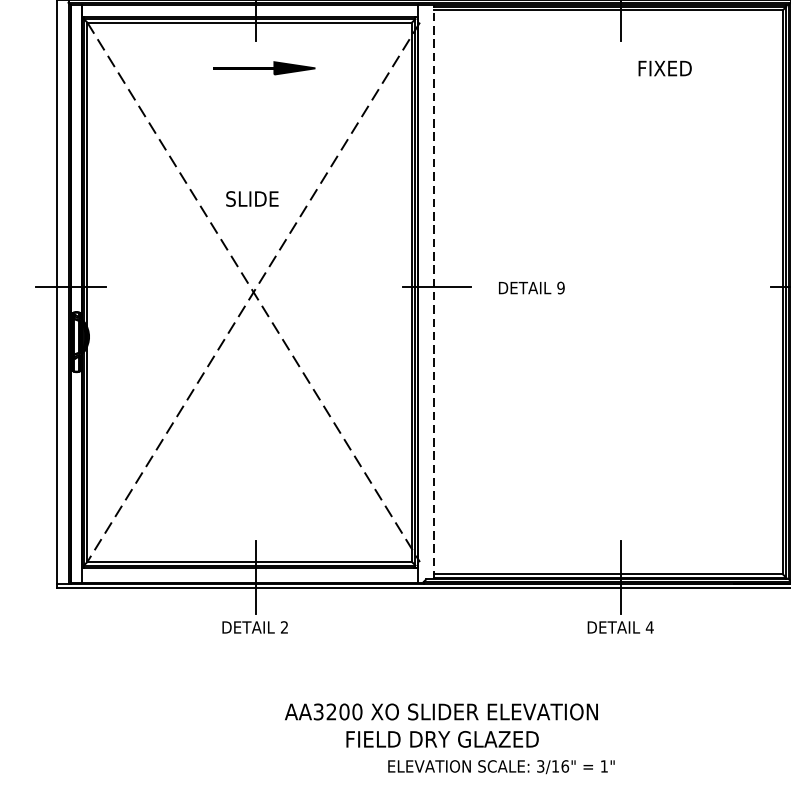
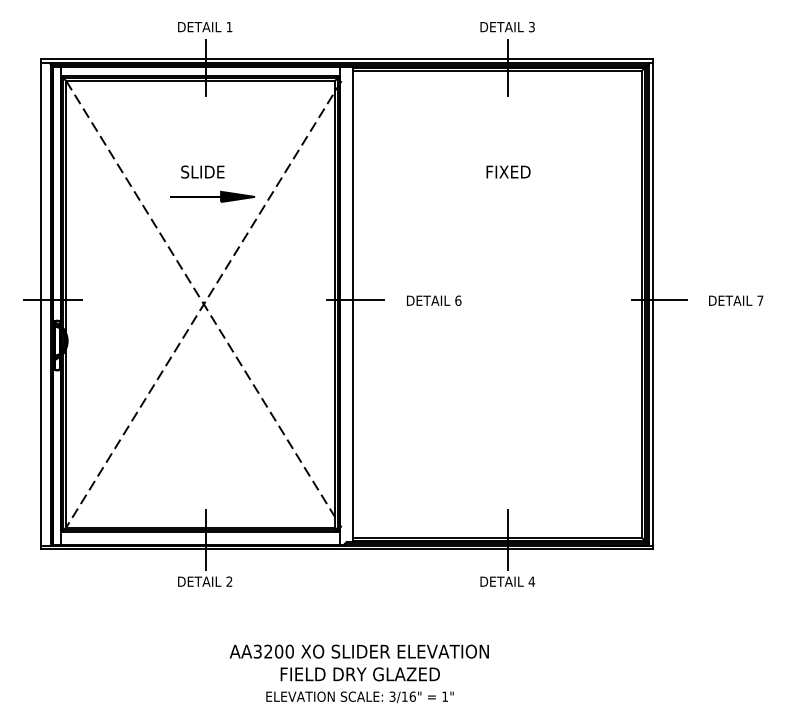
part: (264, 67) -> (212, 196), moved
text: (665, 67) -> (508, 171), moved
text: (251, 198) -> (202, 171), moved
text: (561, 287) -> (458, 300), 9 -> 6
line: (433, 292) -> (352, 304), dashed -> solid
text: (500, 766) -> (359, 696), moved

